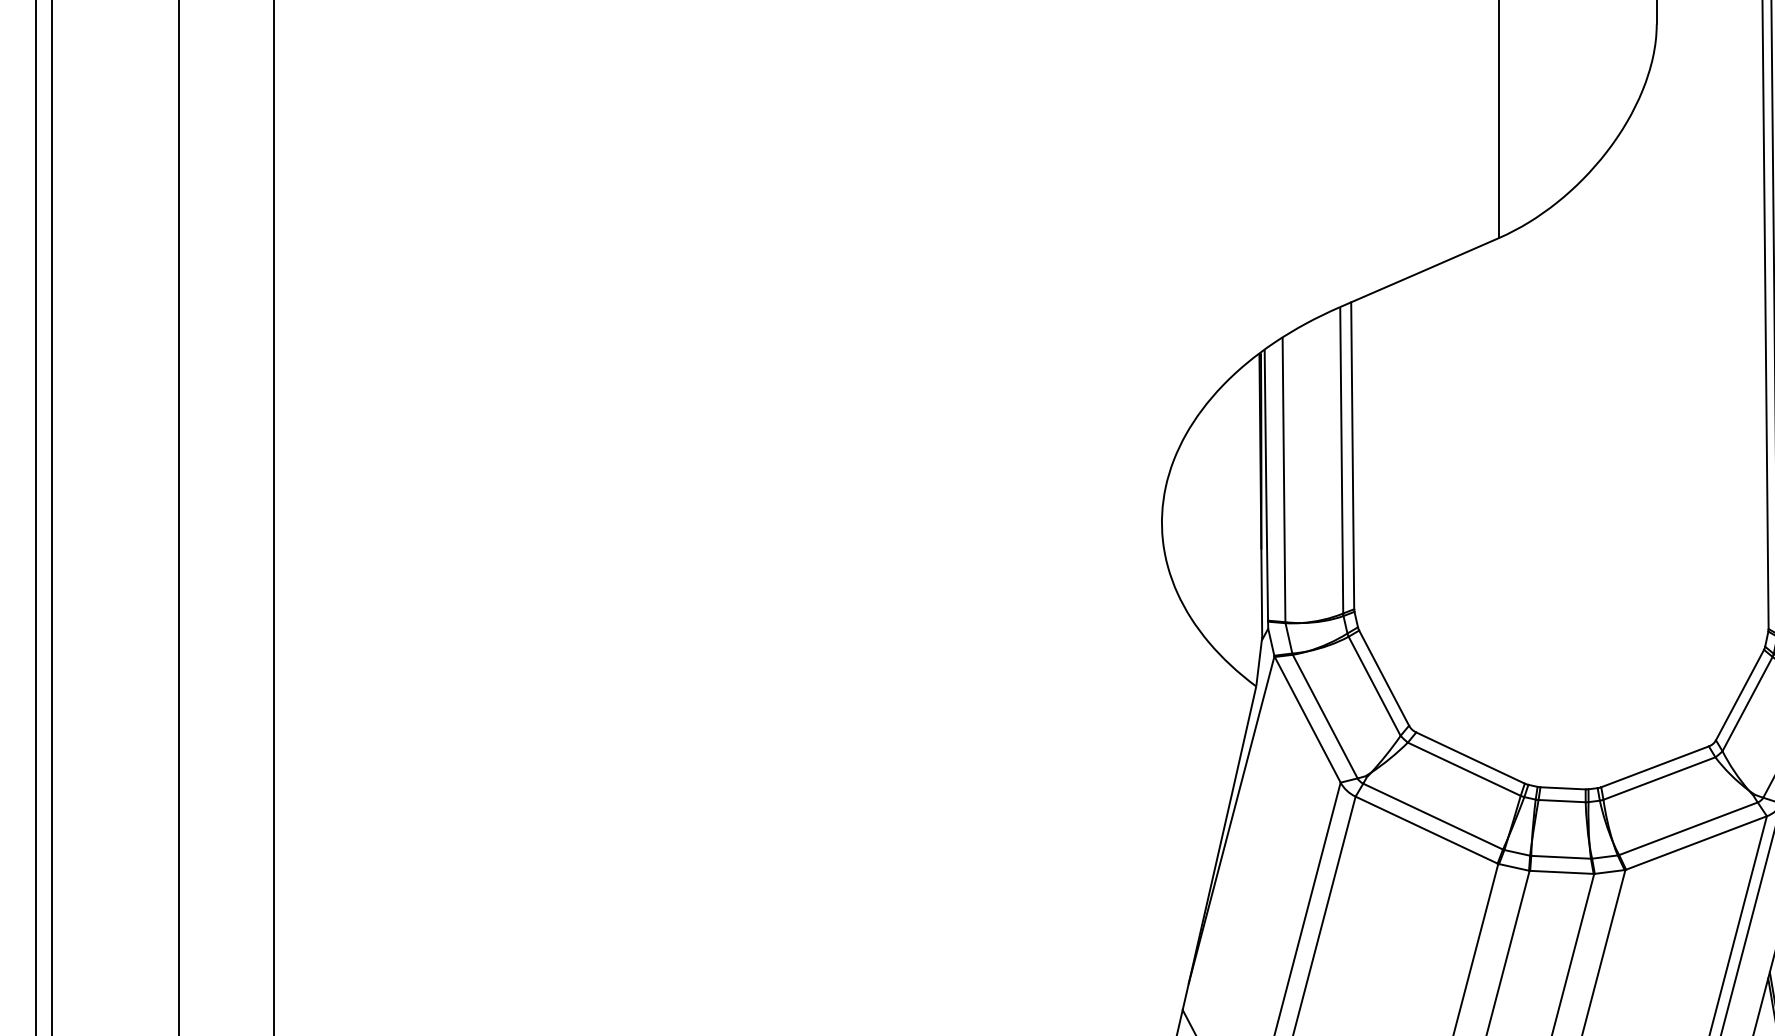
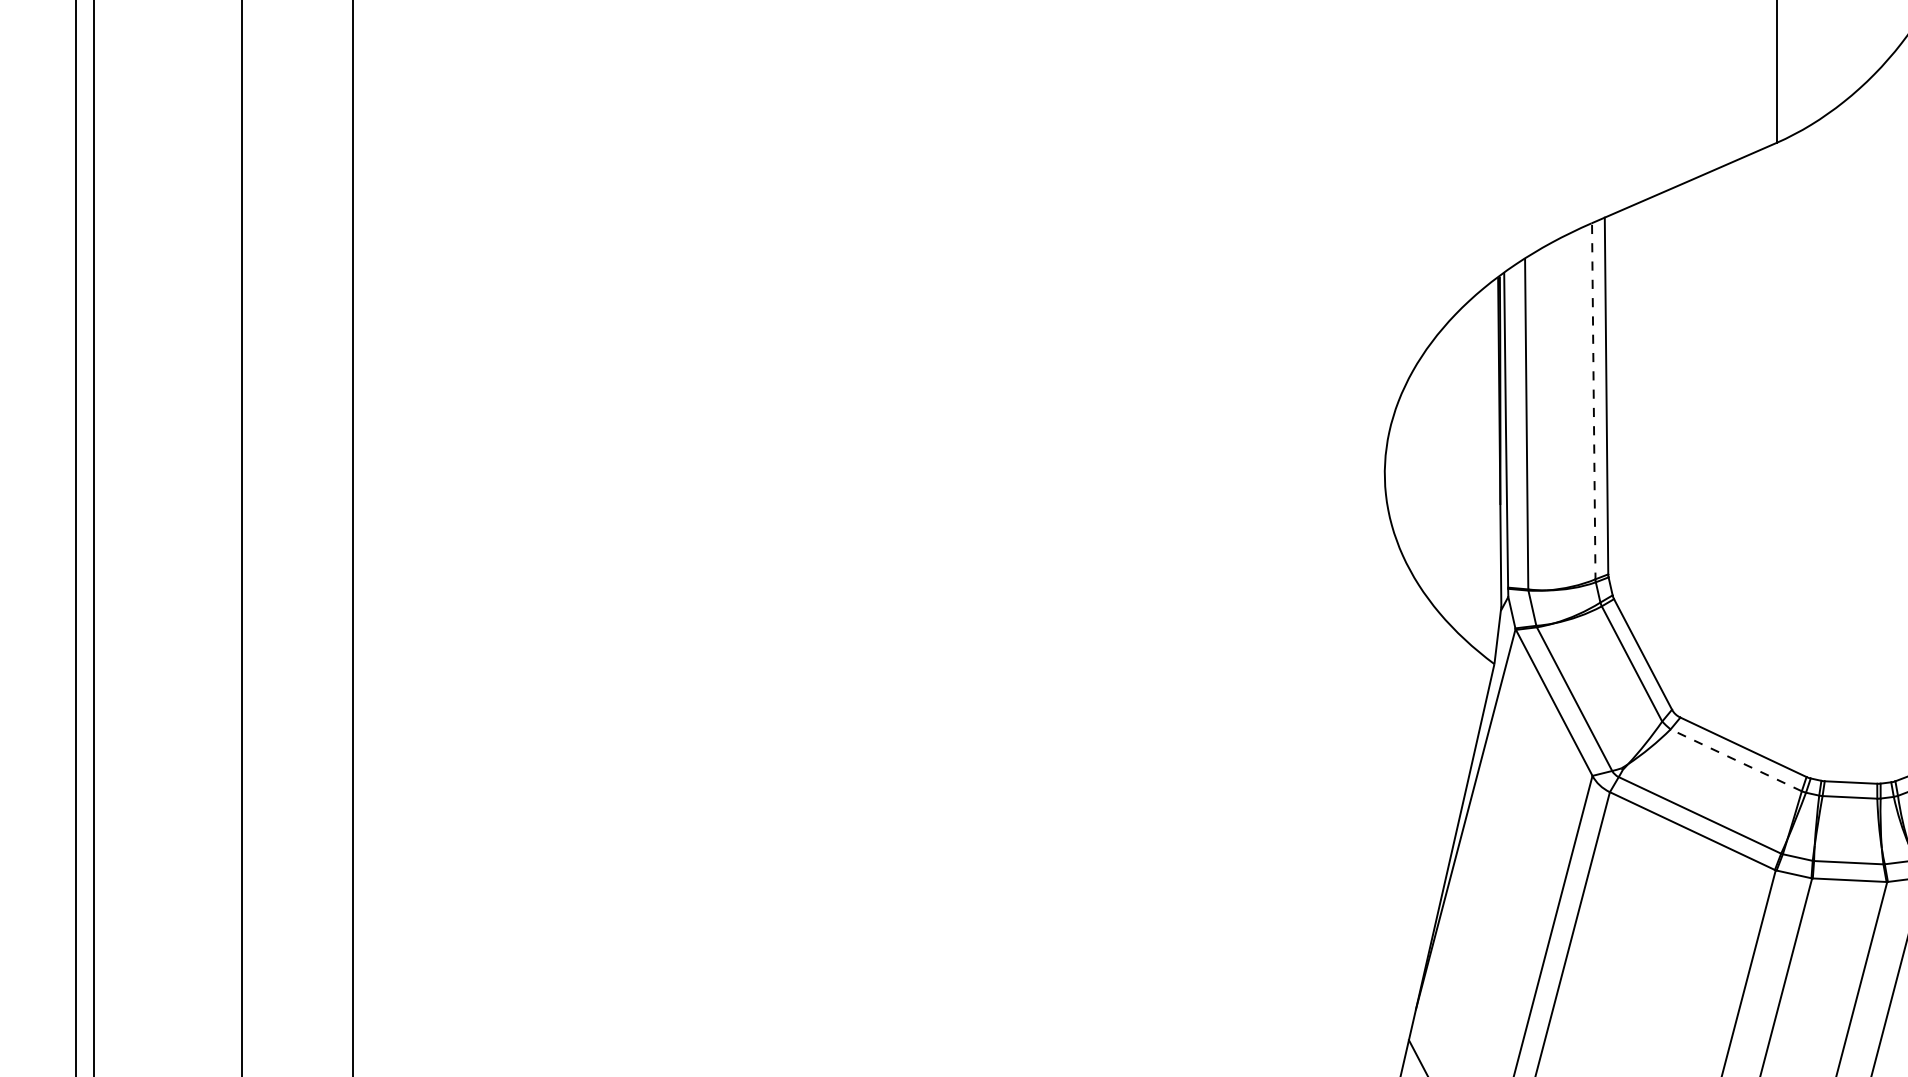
line: (1341, 461) -> (1593, 402), solid -> dashed
line: (1463, 769) -> (1735, 760), solid -> dashed

